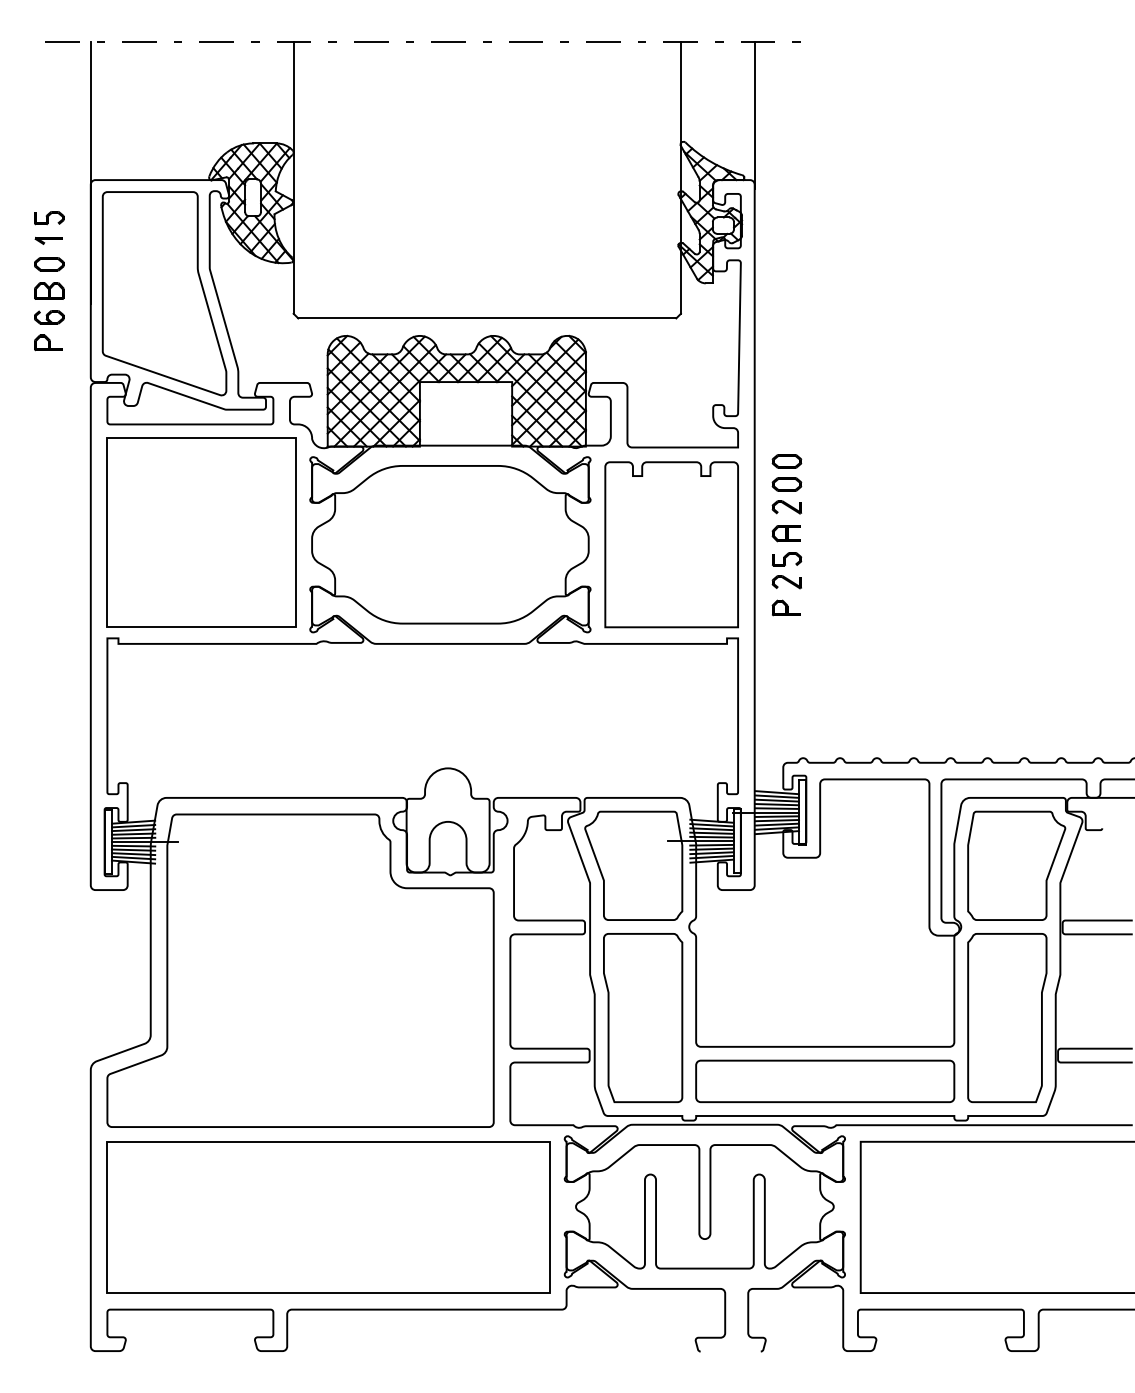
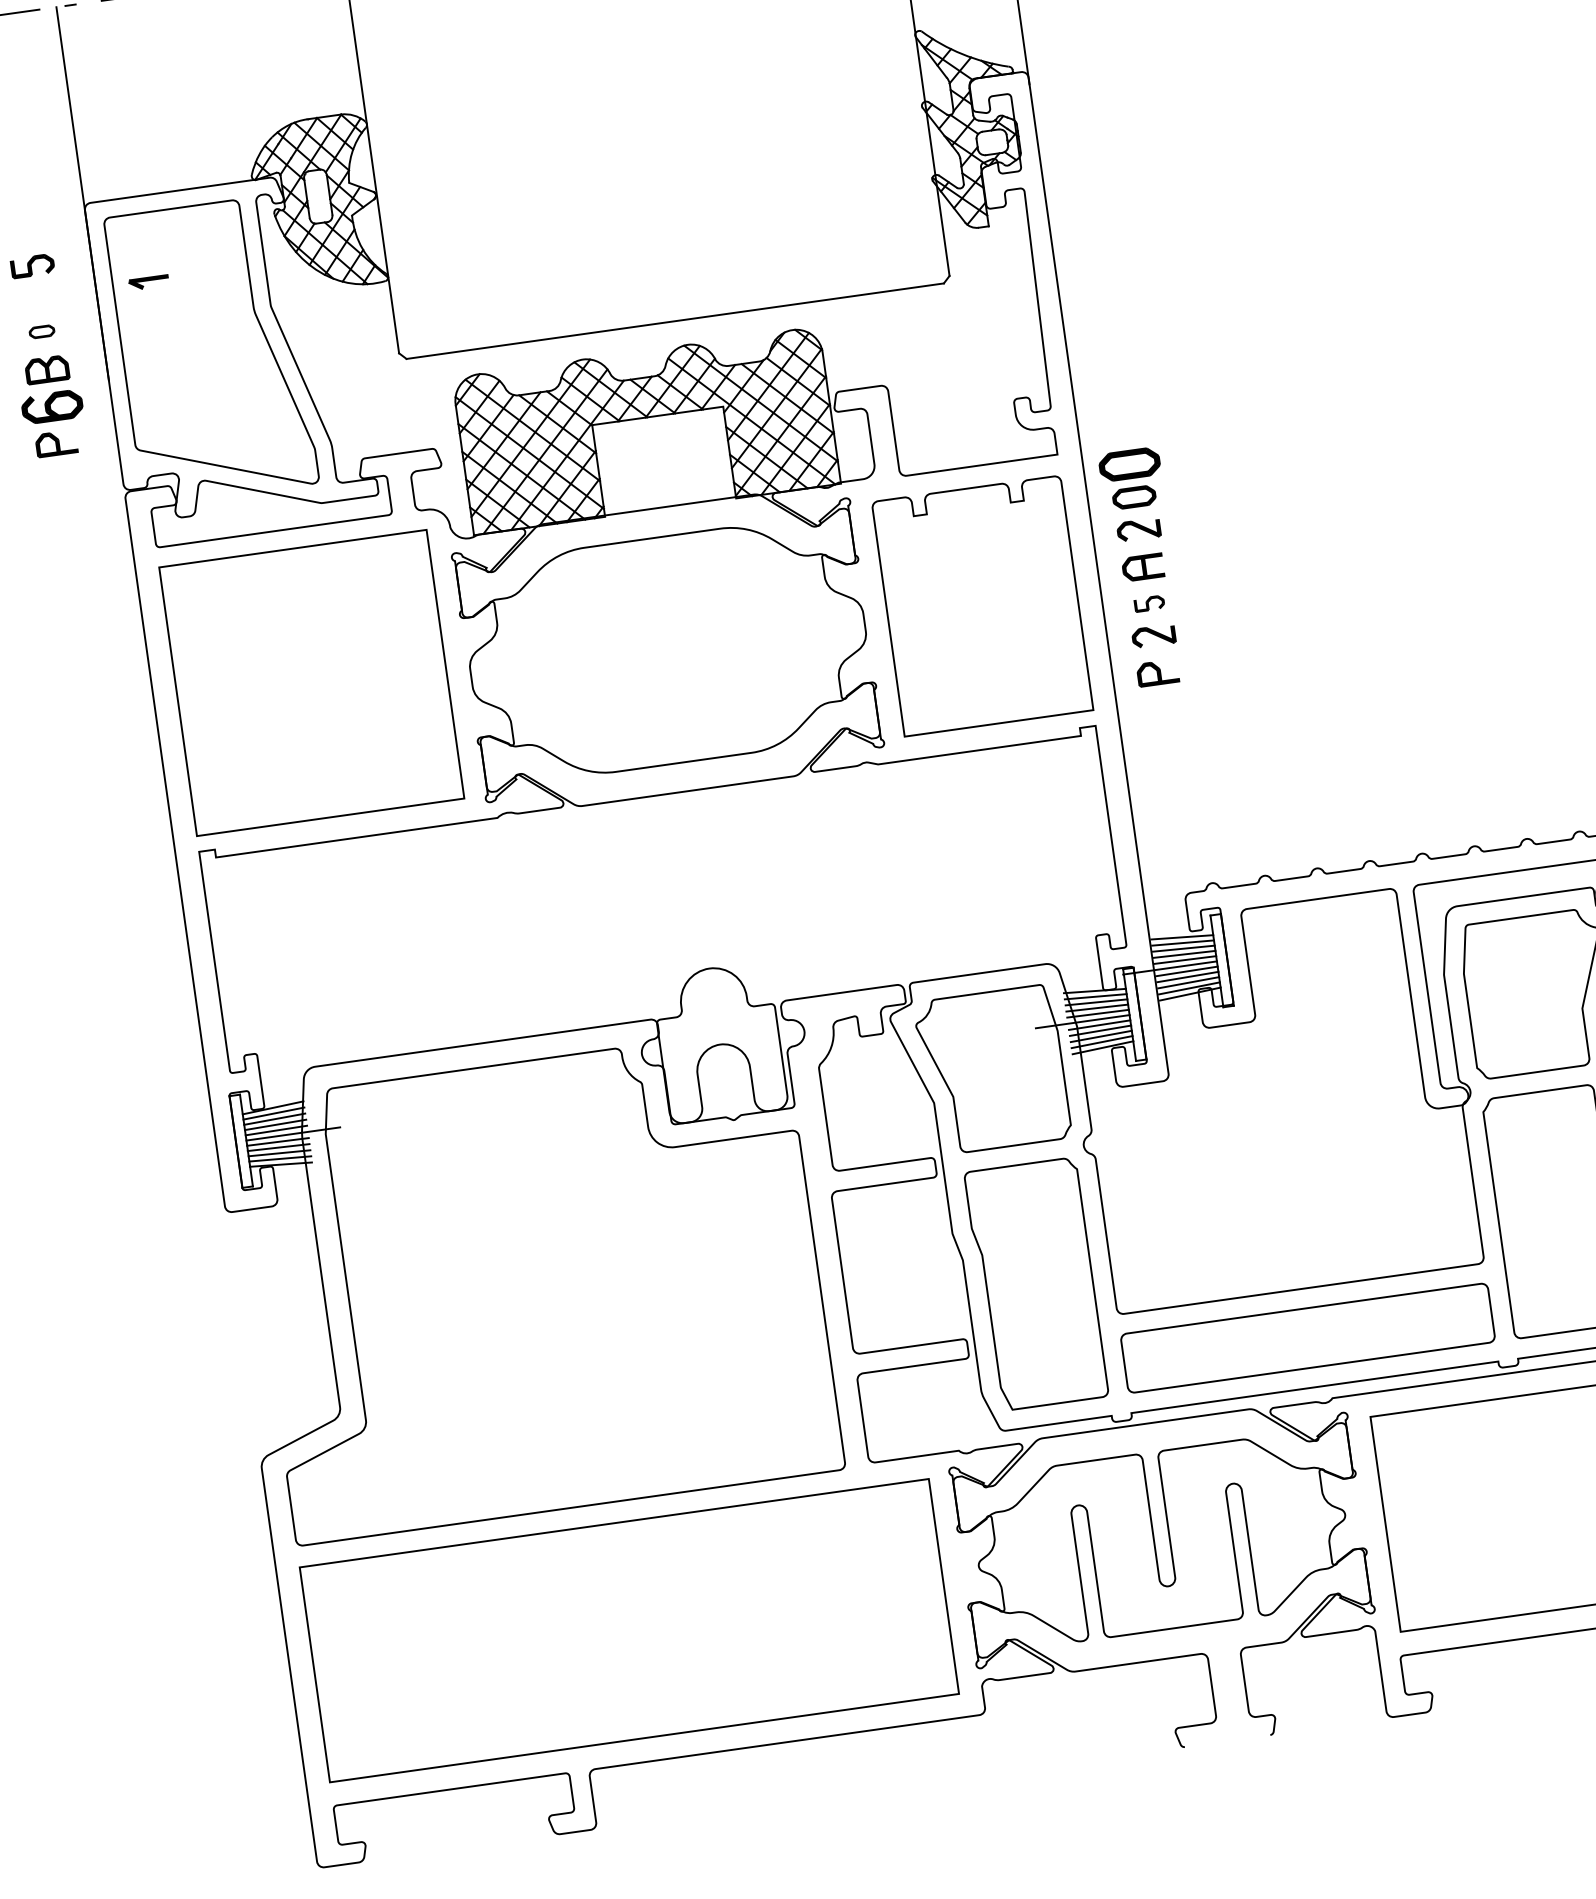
part: (48, 240) -> (148, 282), moved
part: (49, 264) -> (42, 332), size x0.6
part: (49, 317) -> (52, 407), size x1.4
part: (786, 461) -> (1129, 464), size x1.4
part: (787, 559) -> (1150, 603), size x0.7

